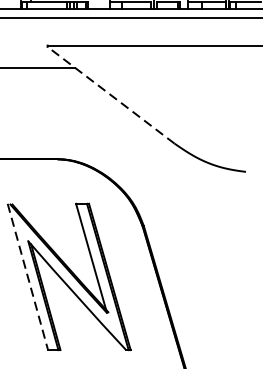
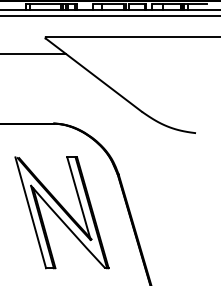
line: (110, 95) -> (93, 75), dashed -> solid
line: (27, 276) -> (30, 212), dashed -> solid

